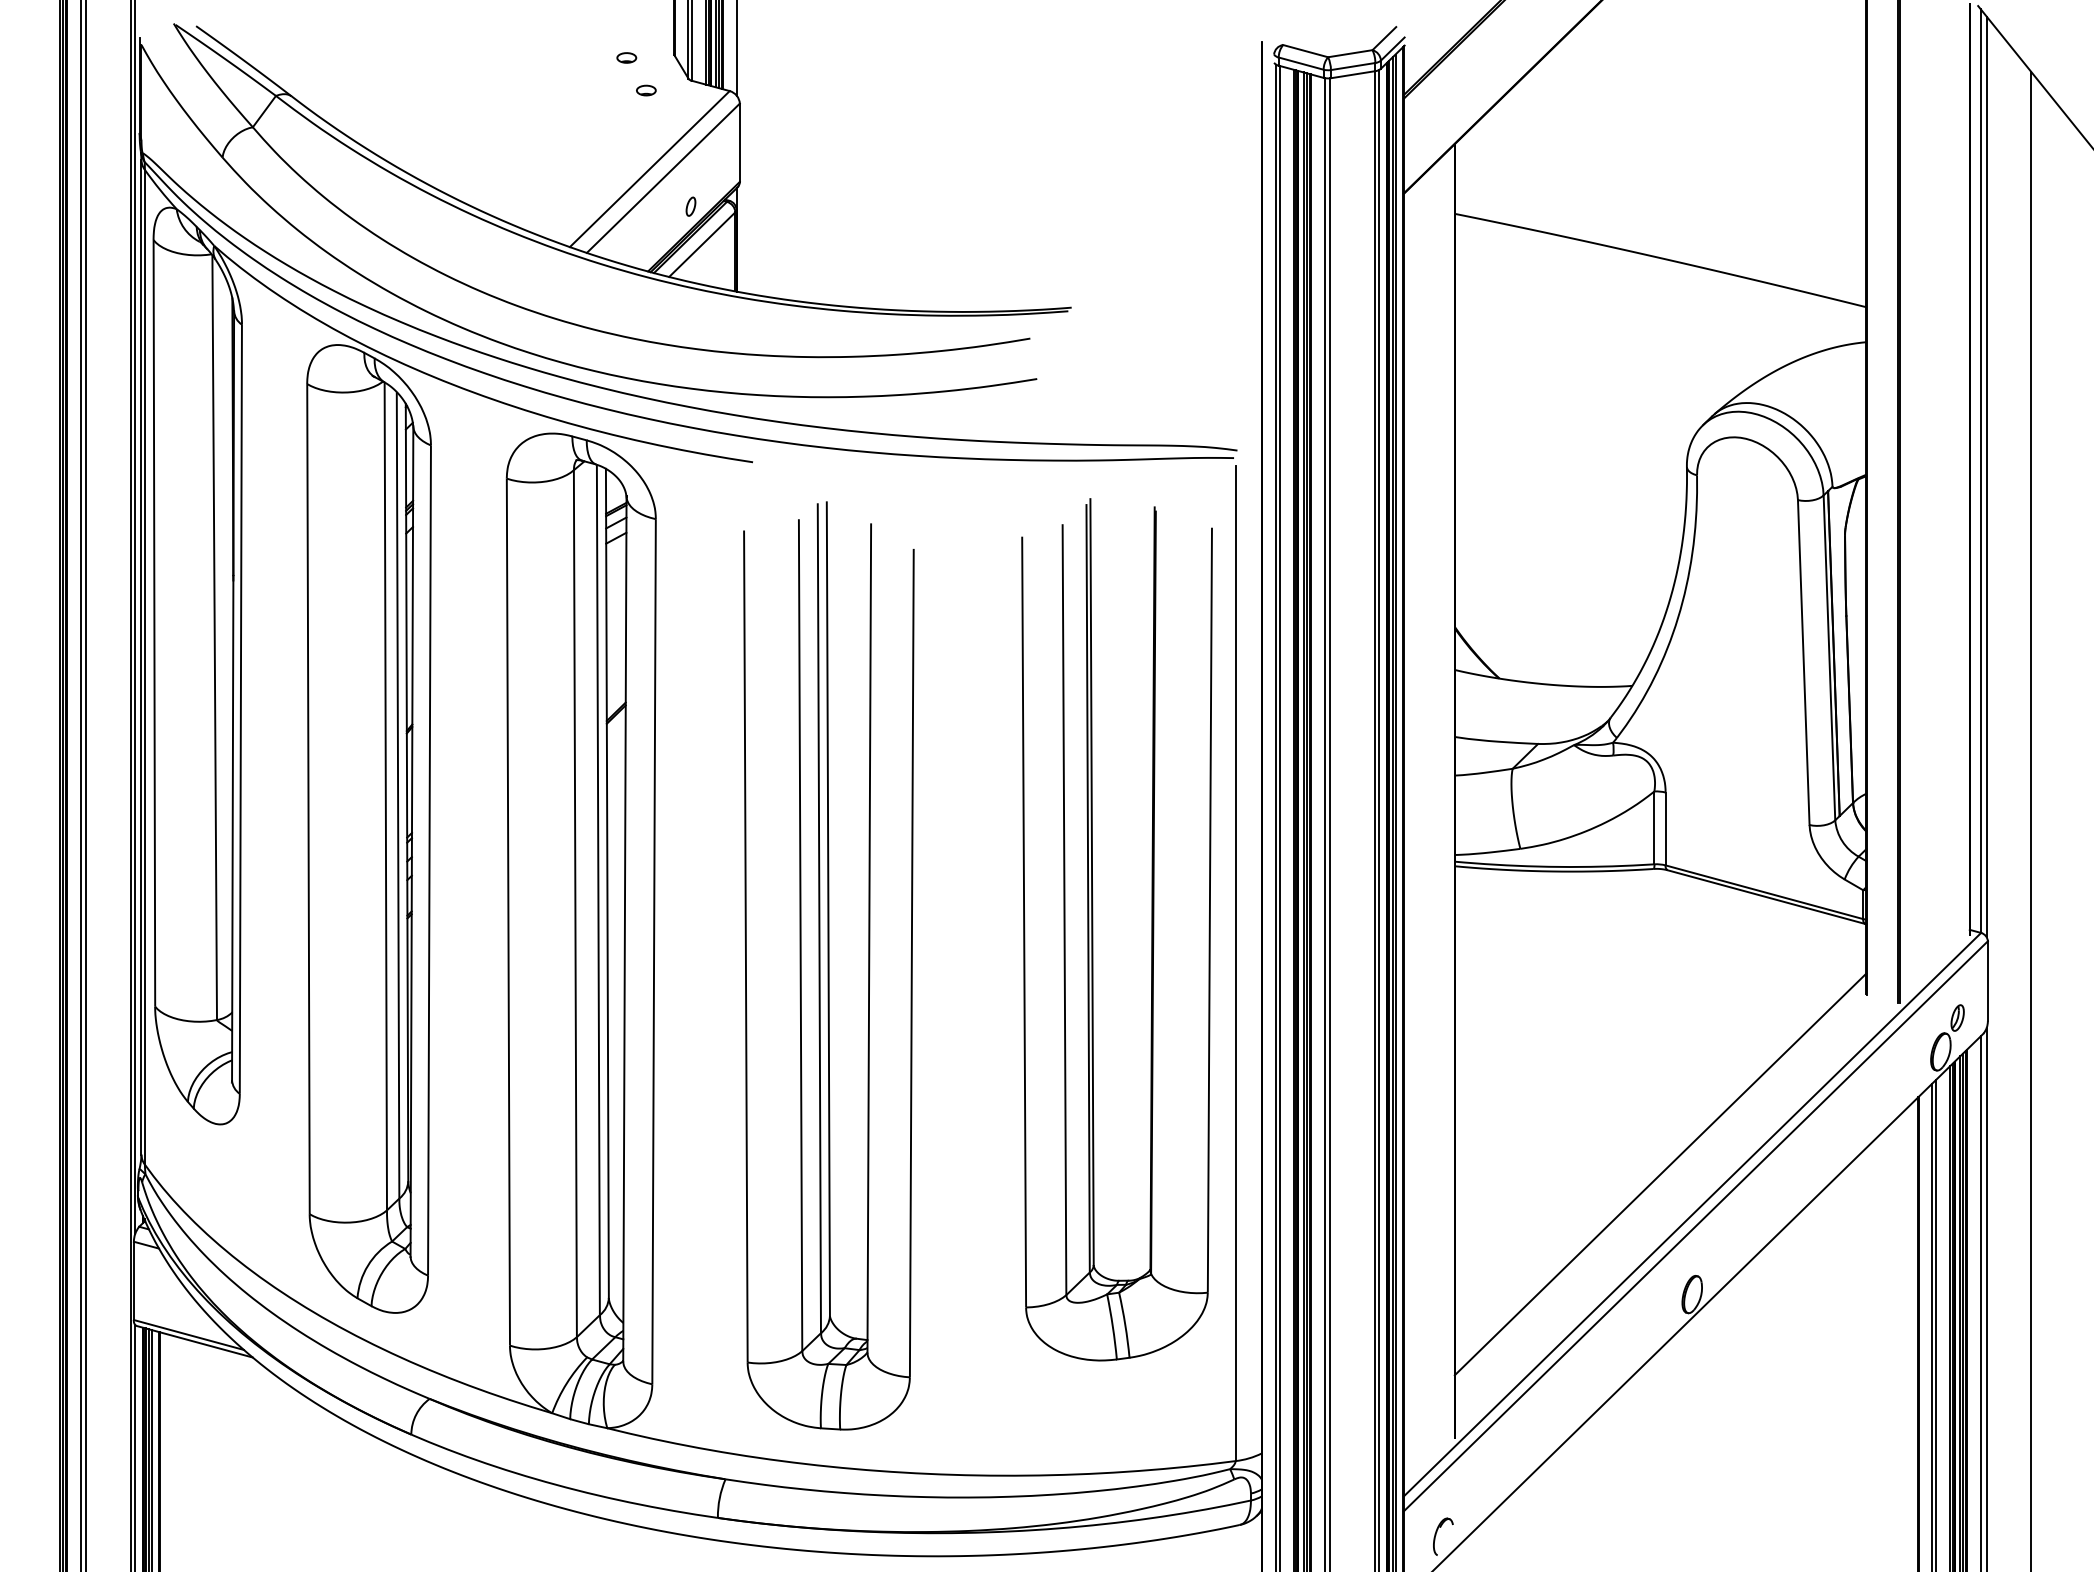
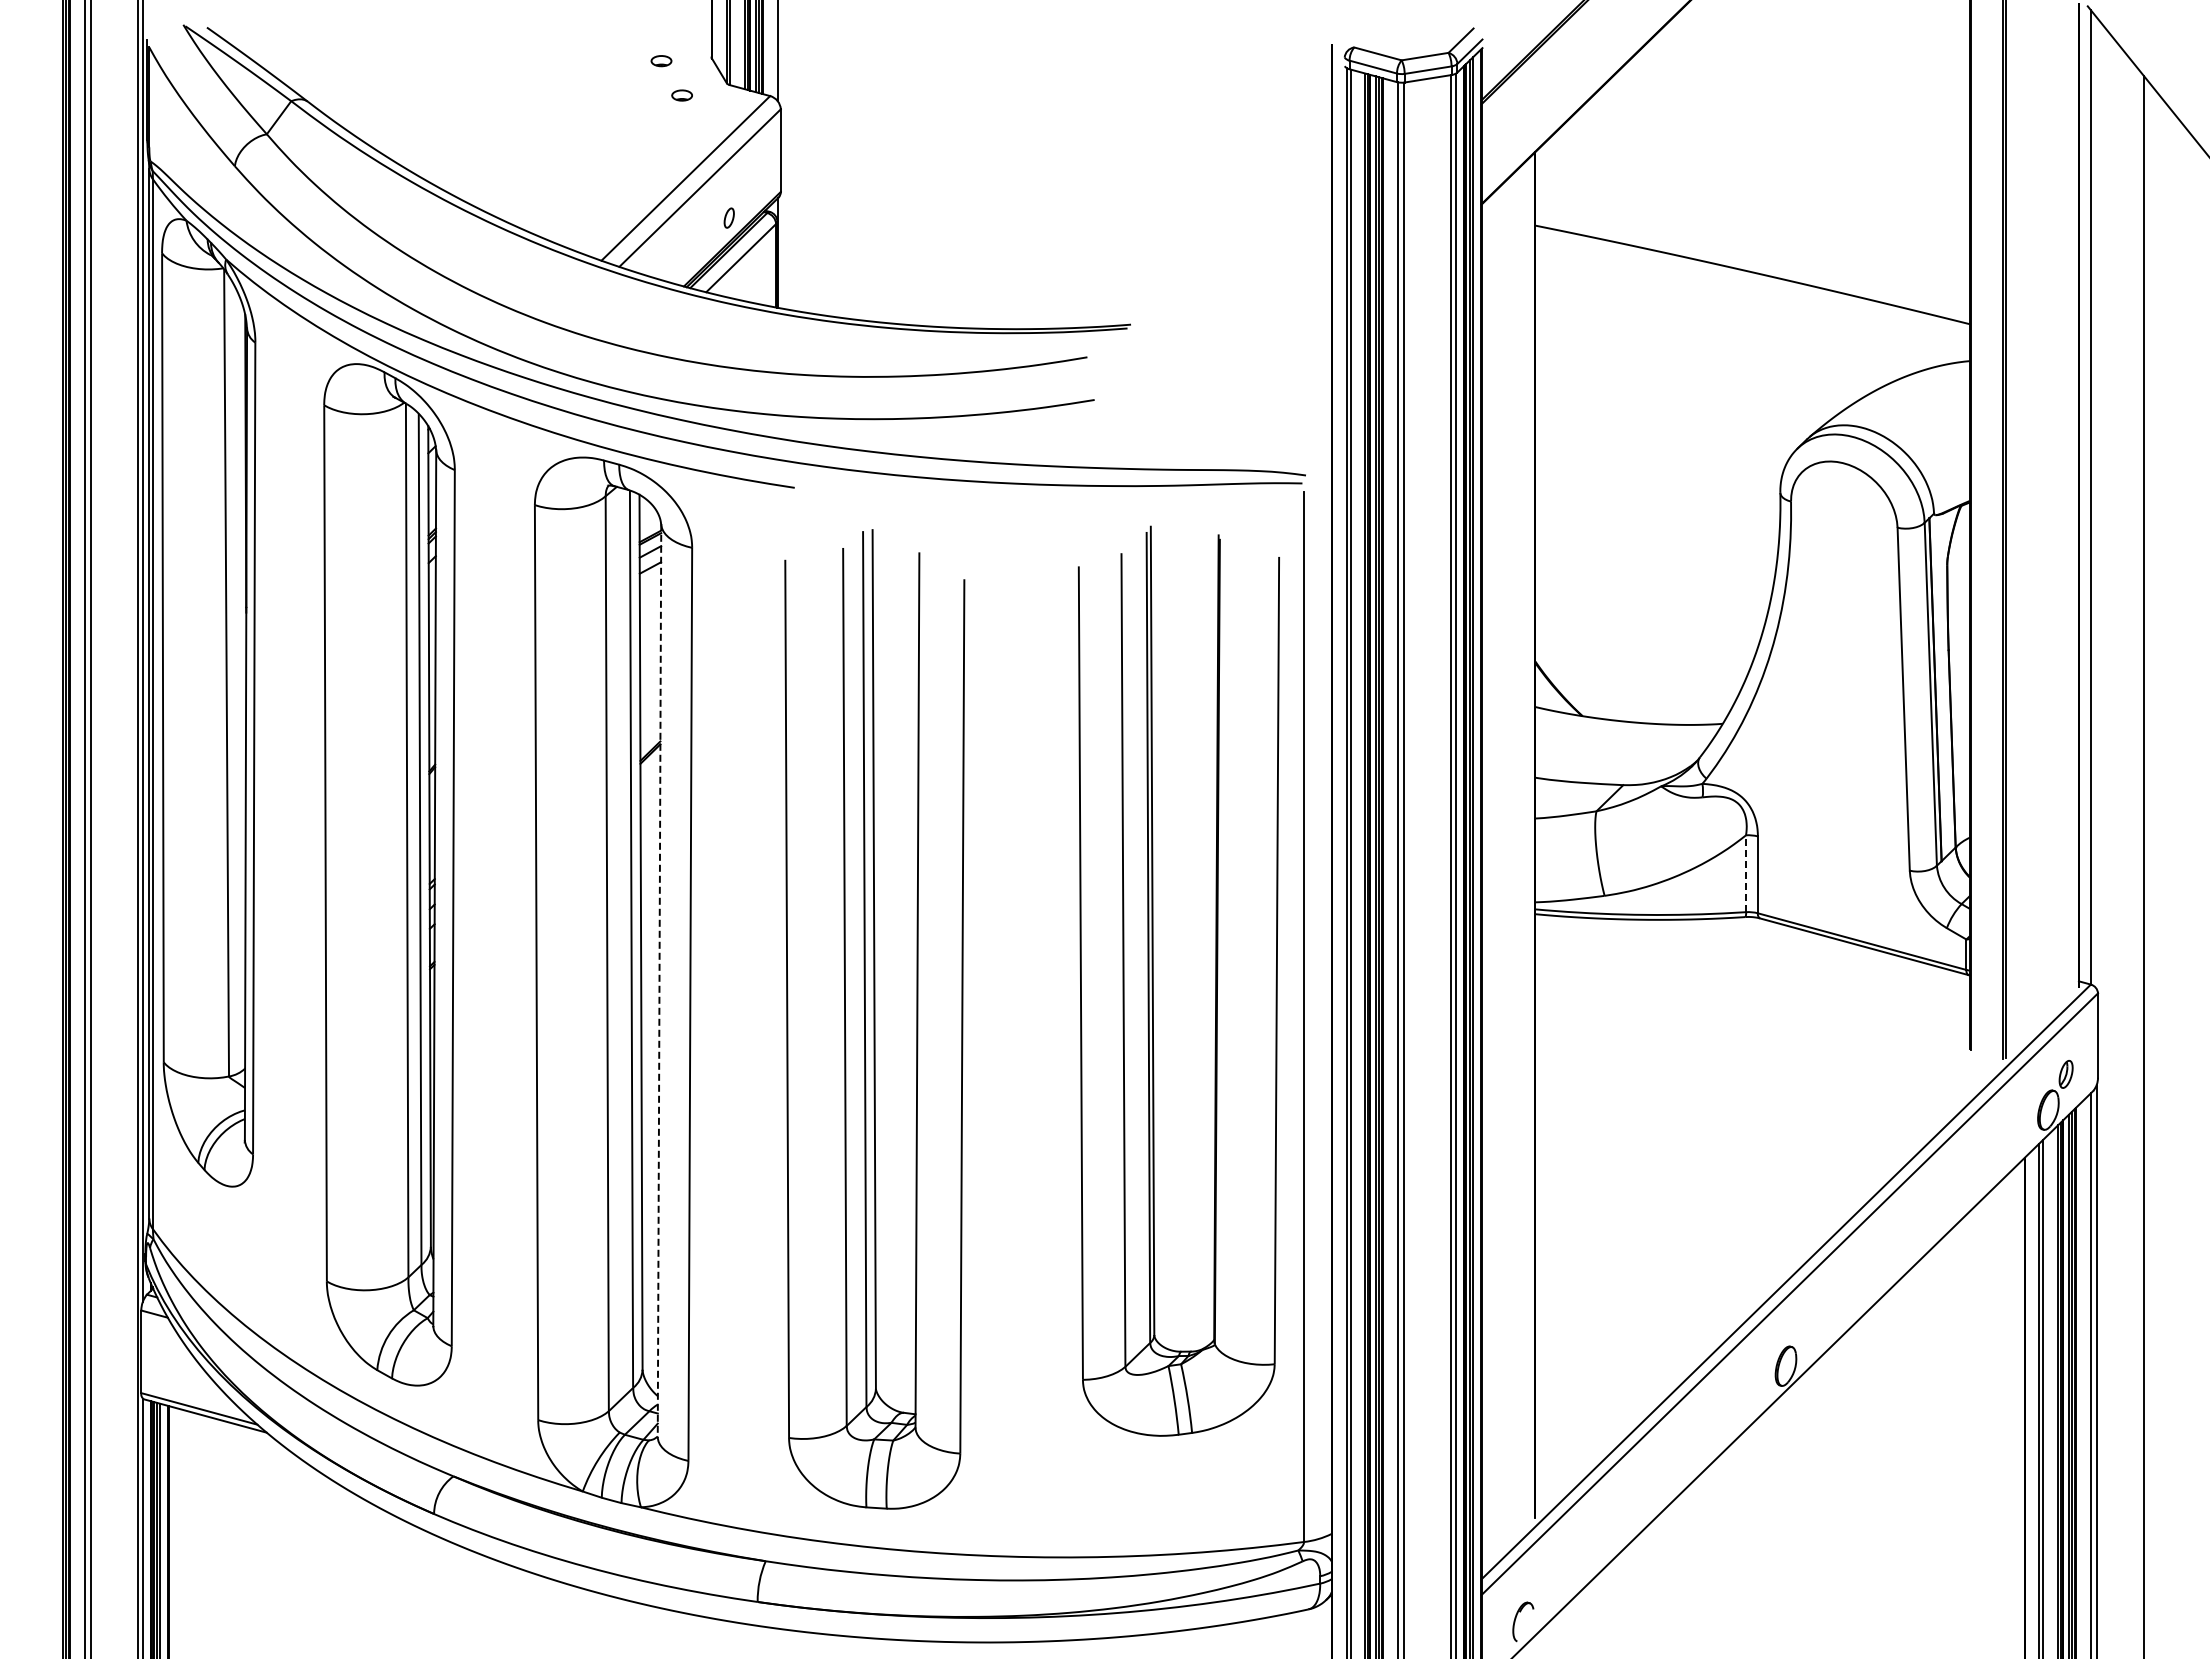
line: (1986, 477) -> (2096, 503), removed
line: (1654, 827) -> (1746, 873), solid -> dashed
line: (624, 929) -> (659, 980), solid -> dashed
line: (1660, 1174) -> (1752, 1239), removed

